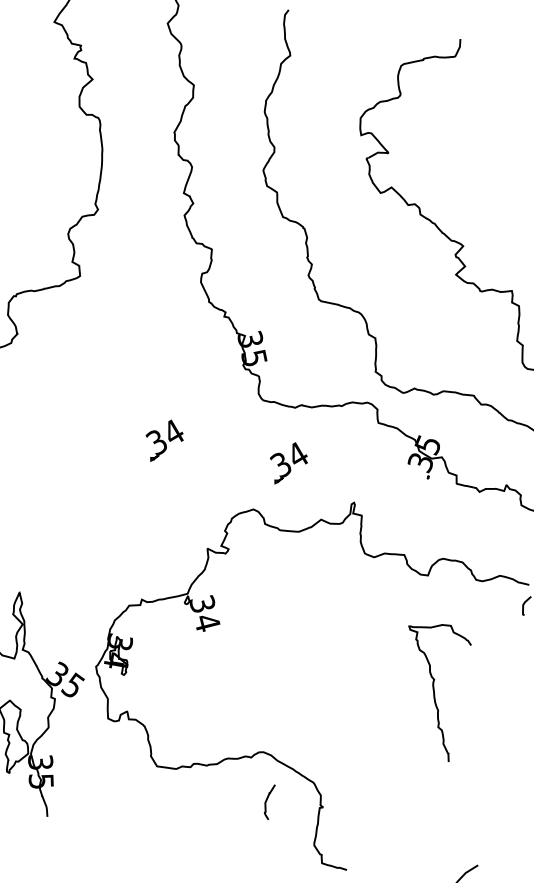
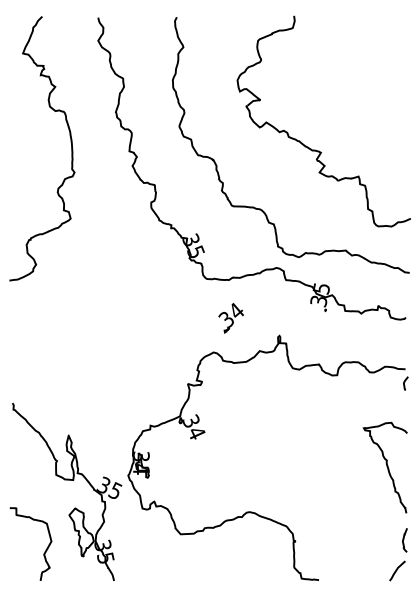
part: (162, 441) -> (145, 318), removed
curve: (432, 688) -> (386, 466), moved
curve: (268, 800) -> (404, 539), moved

